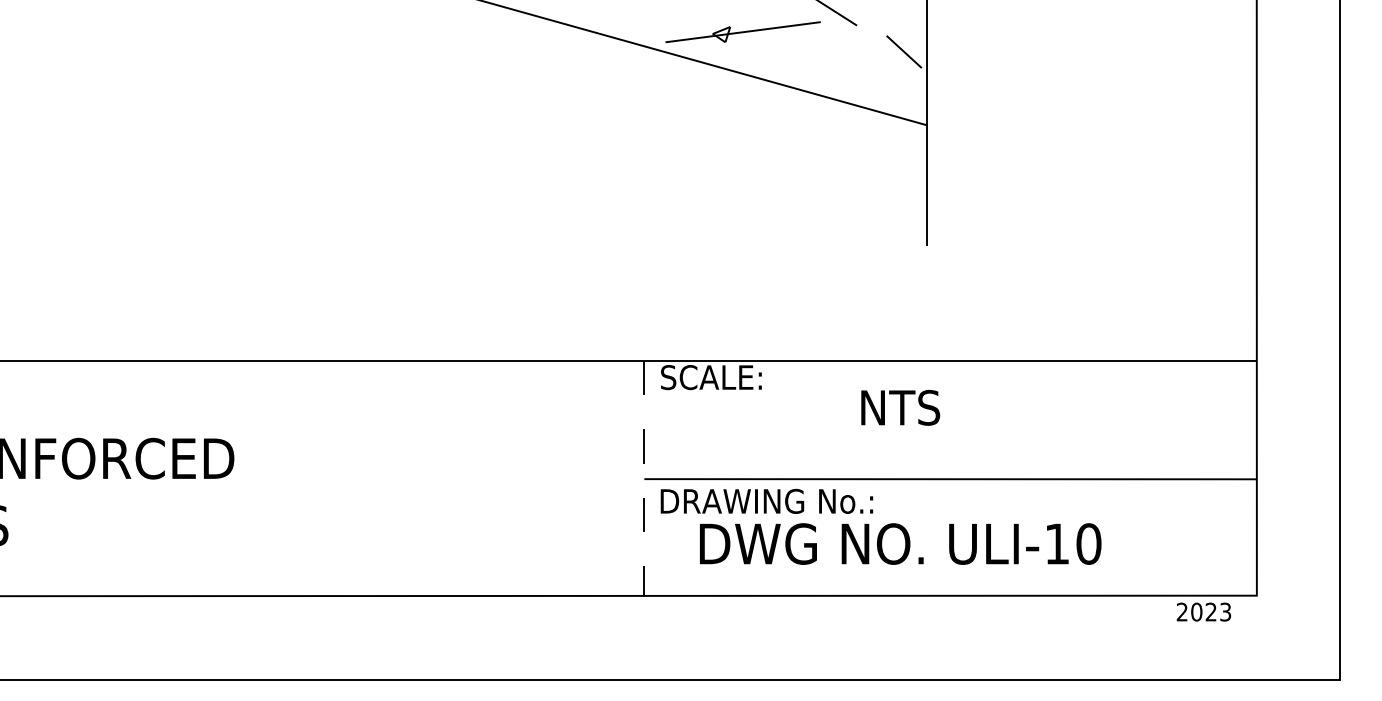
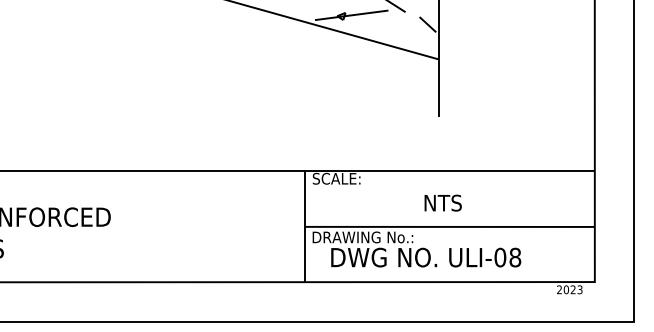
text: (899, 406) -> (442, 202), moved
line: (643, 478) -> (304, 226), dashed -> solid
text: (1072, 543) -> (507, 257), ULI-10 -> ULI-08

